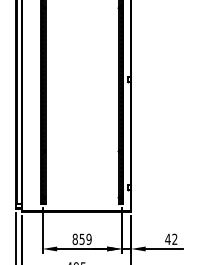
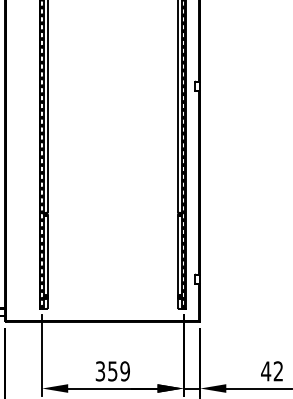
text: (74, 238) -> (99, 369), 859 -> 359

